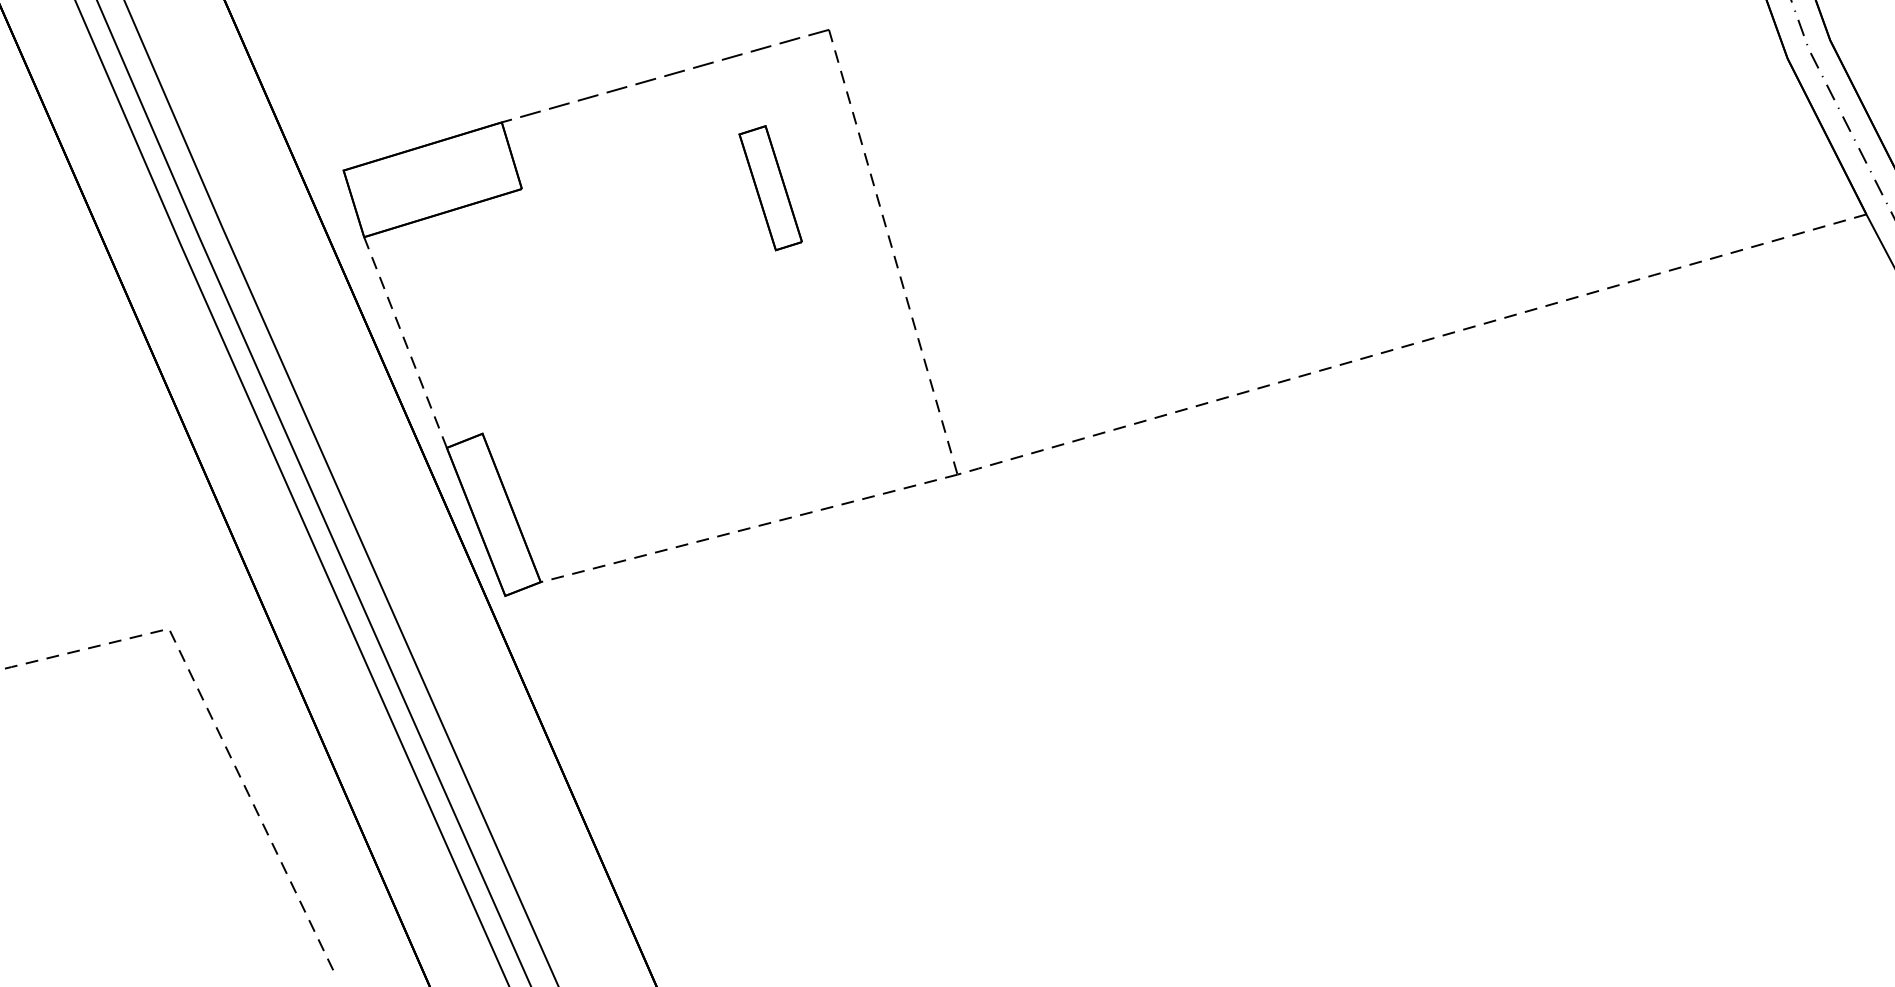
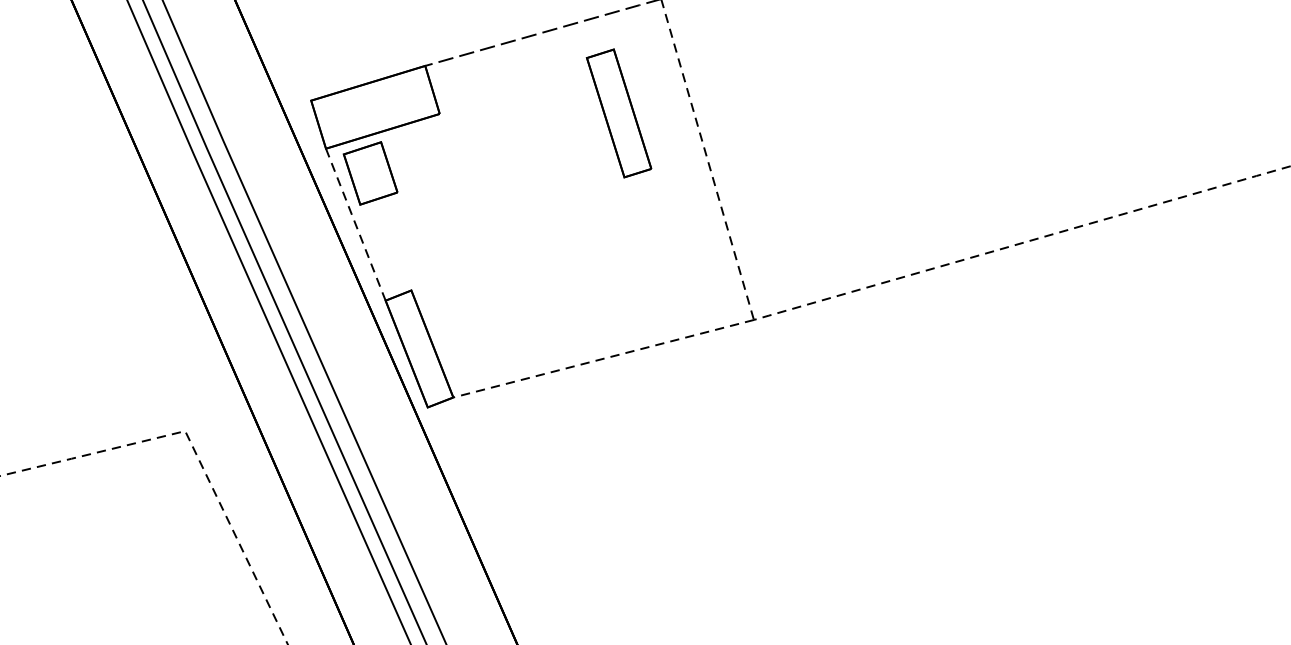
part: (770, 187) -> (619, 112), size x1.43
part: (425, 271) -> (370, 173), added

